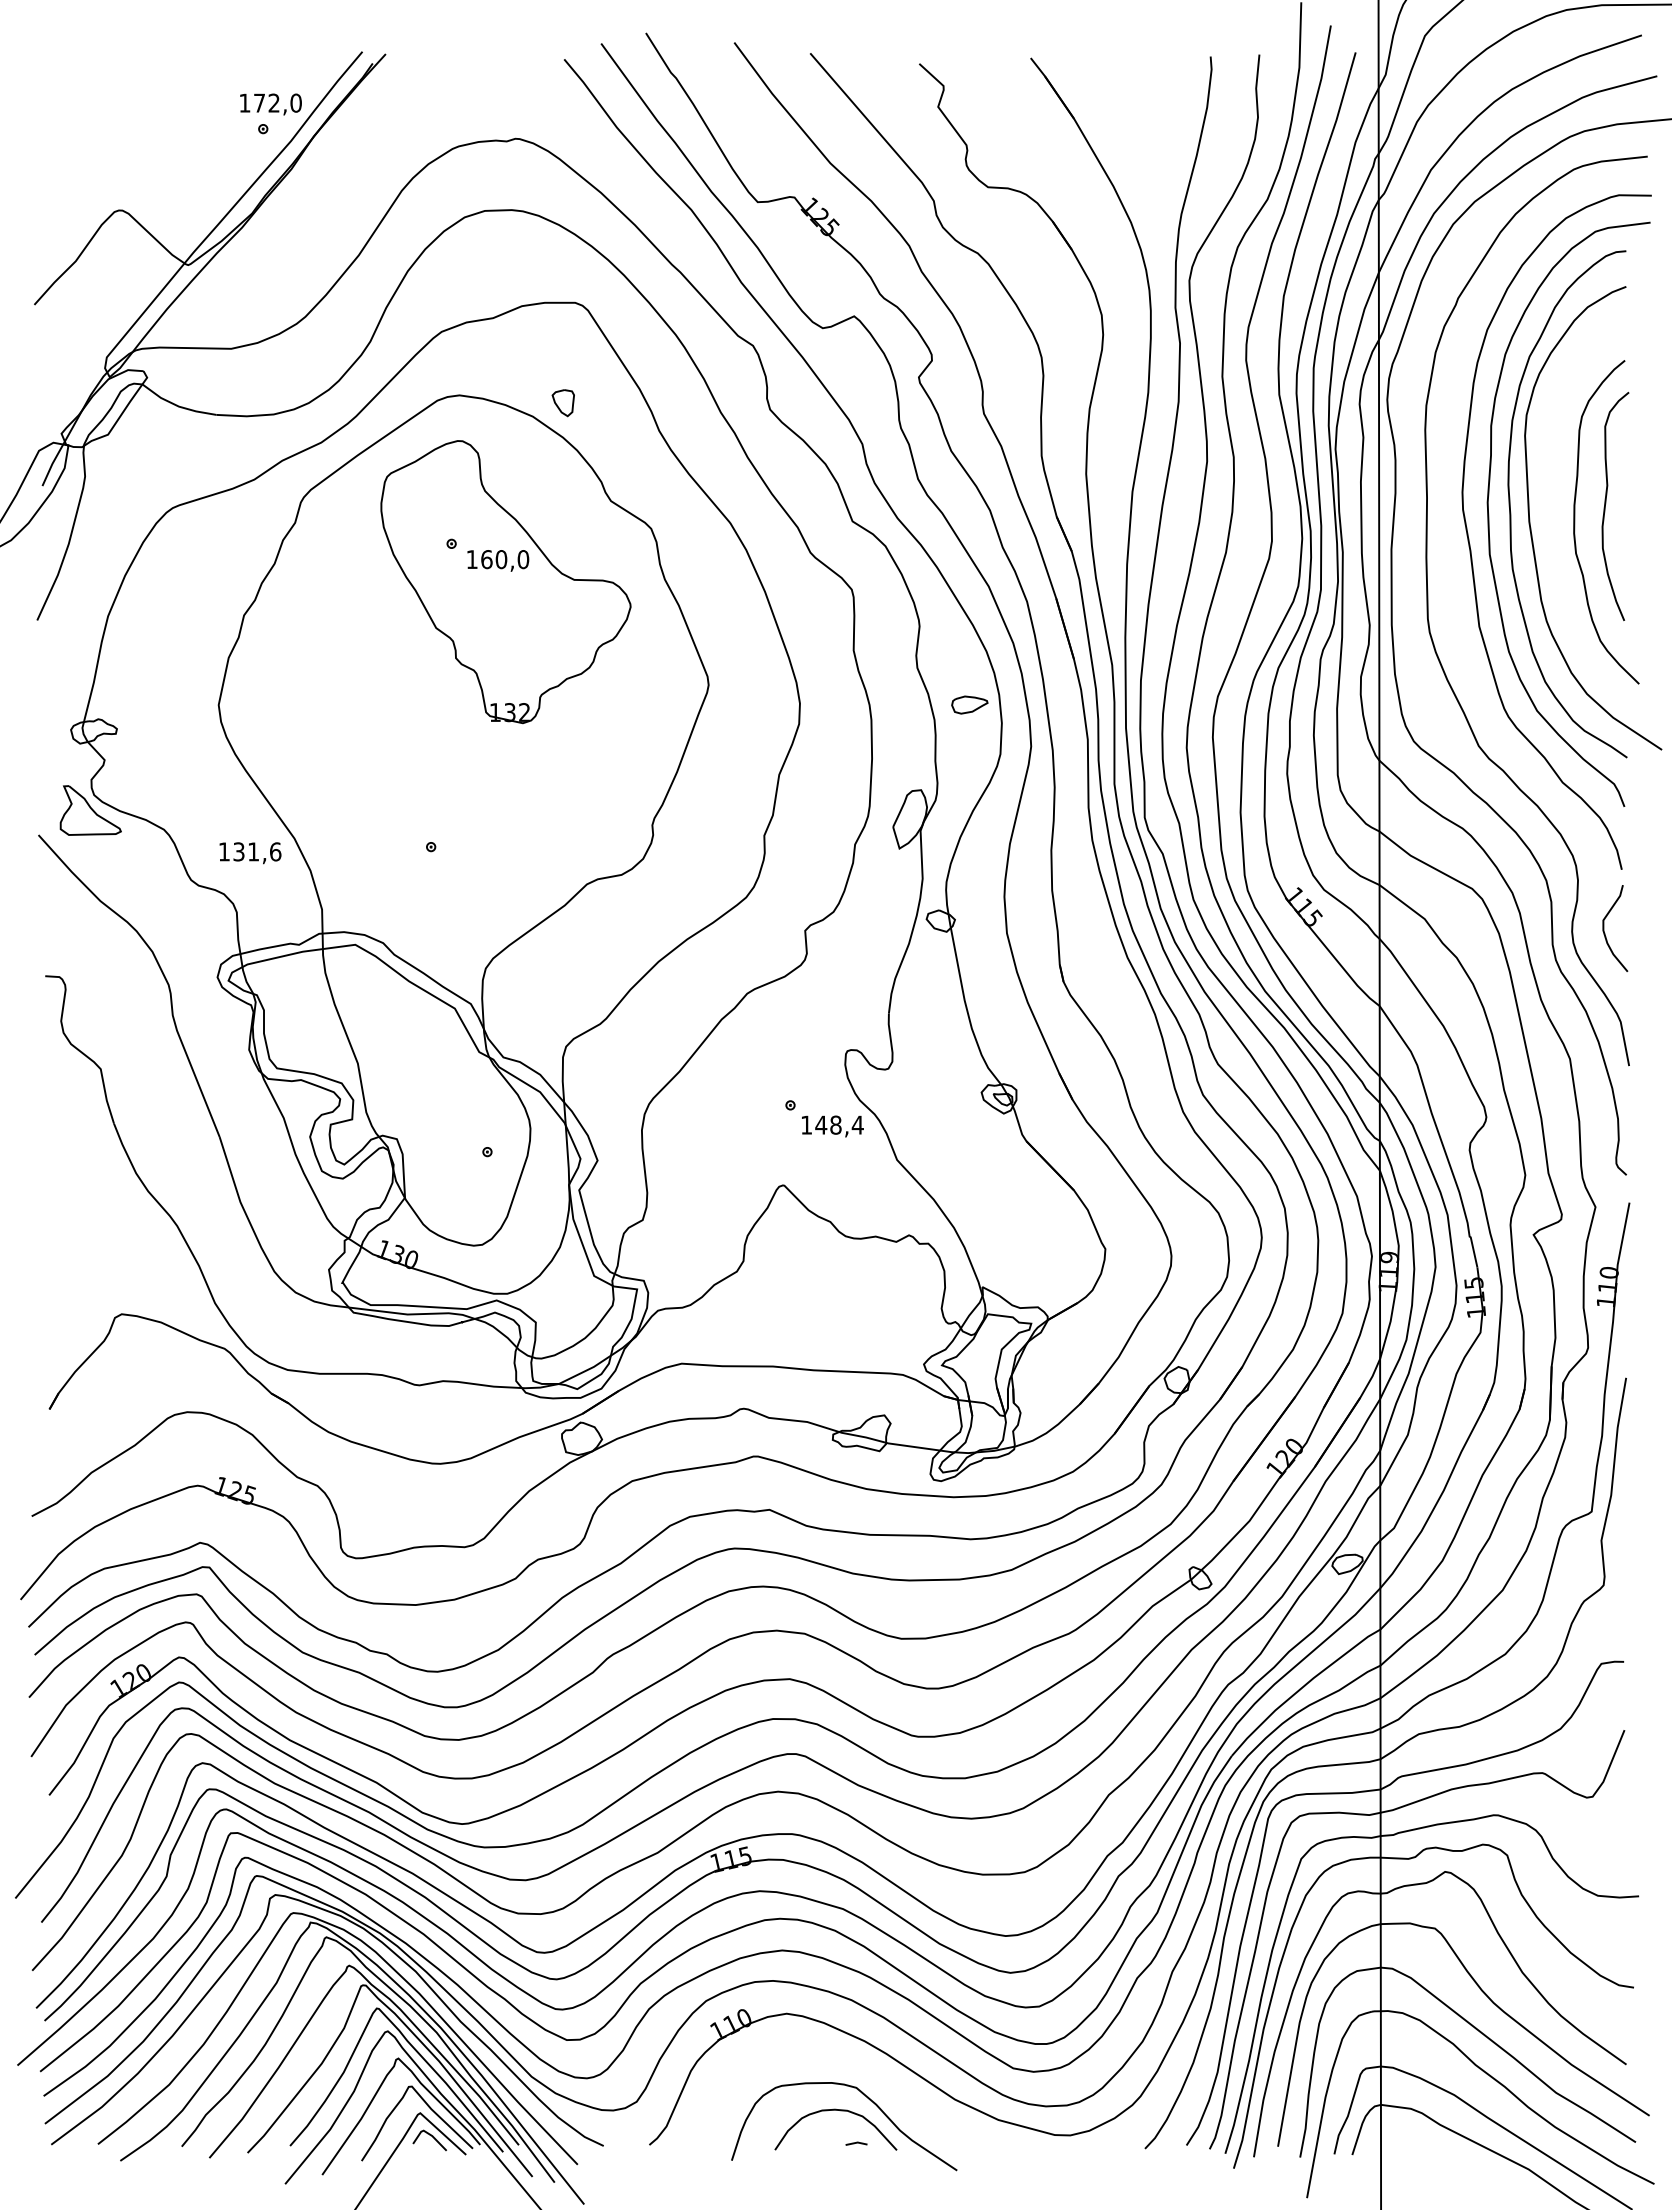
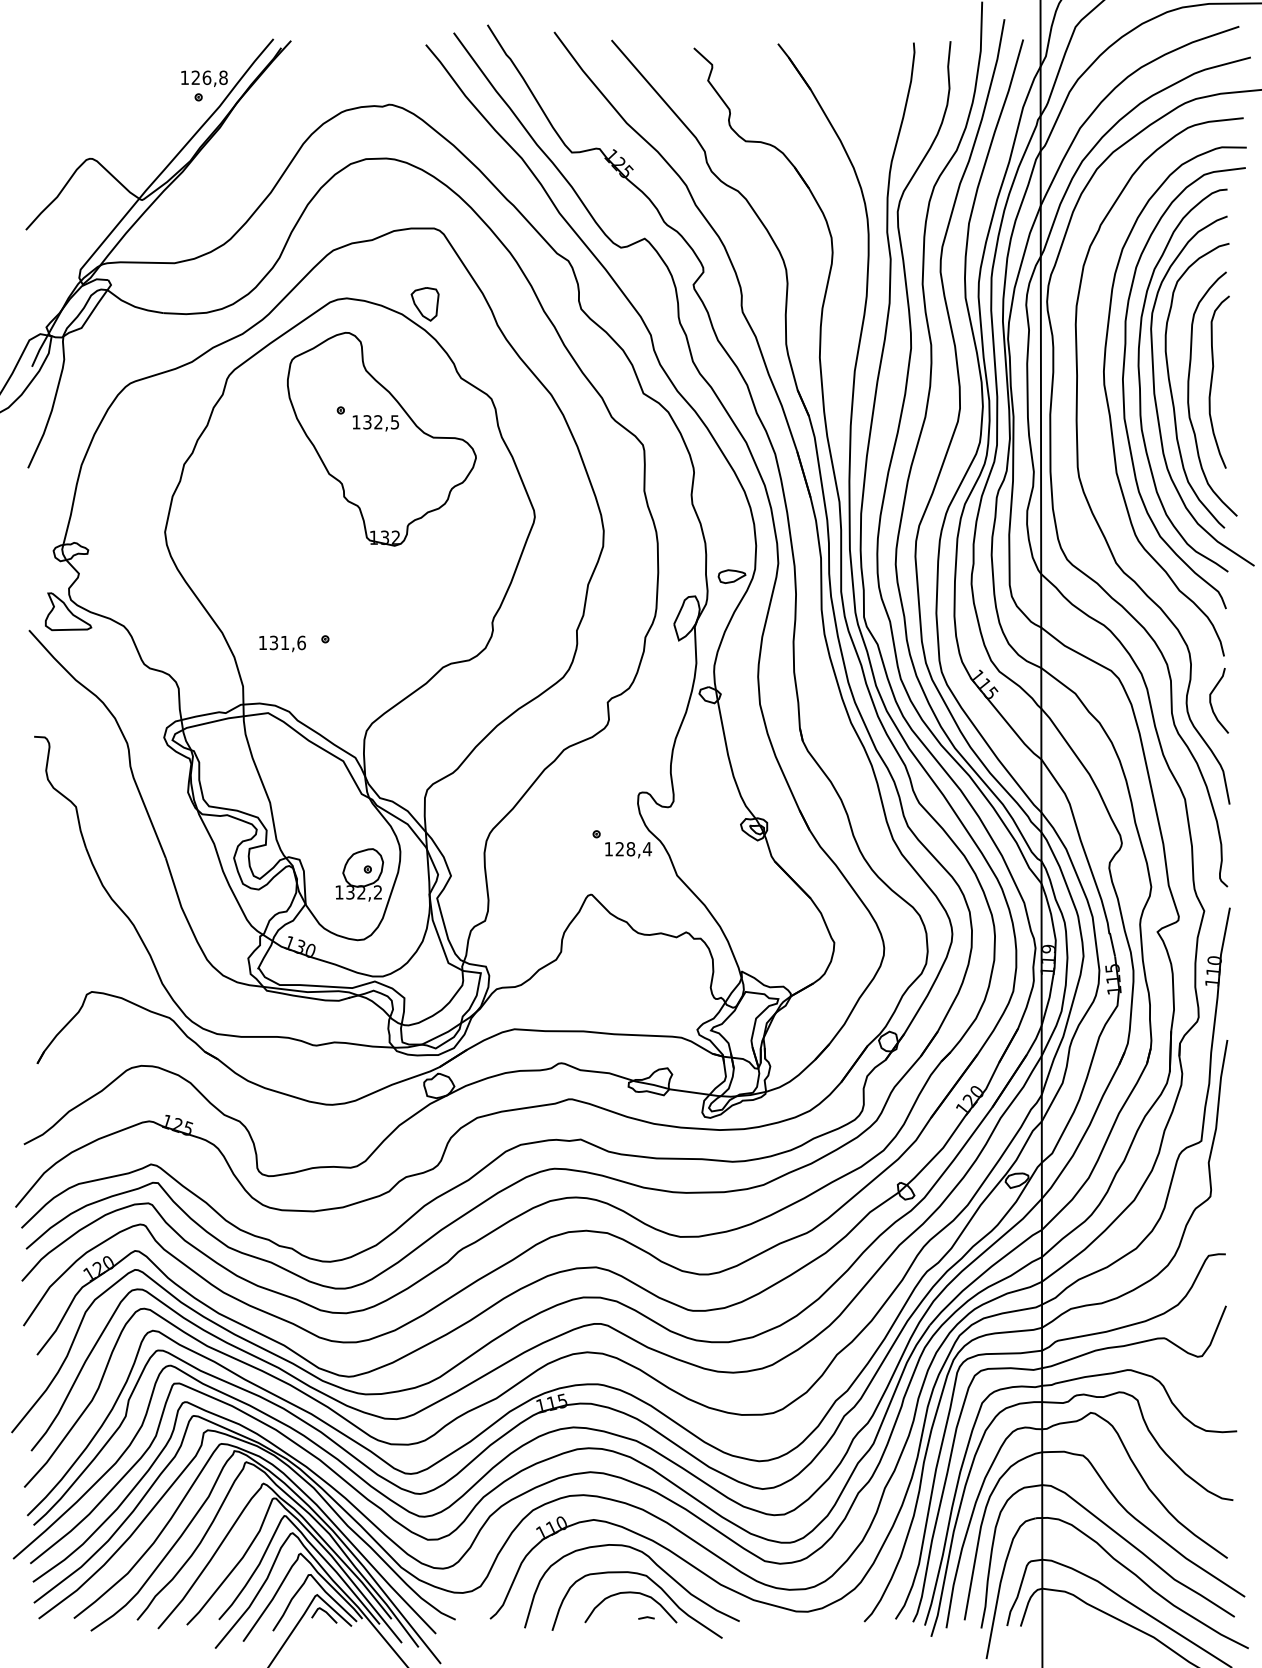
text: (277, 102) -> (209, 77), 172,0 -> 126,8
part: (563, 402) -> (425, 303), size x1.67
curve: (1552, 517) -> (1171, 390), added
text: (505, 559) -> (381, 422), 160,0 -> 132,5
part: (969, 704) -> (731, 576), moved
text: (250, 853) -> (282, 644), moved
text: (821, 1124) -> (620, 848), 148,4 -> 128,4
part: (476, 1159) -> (359, 875), added
curve: (867, 2071) -> (654, 1563), added

